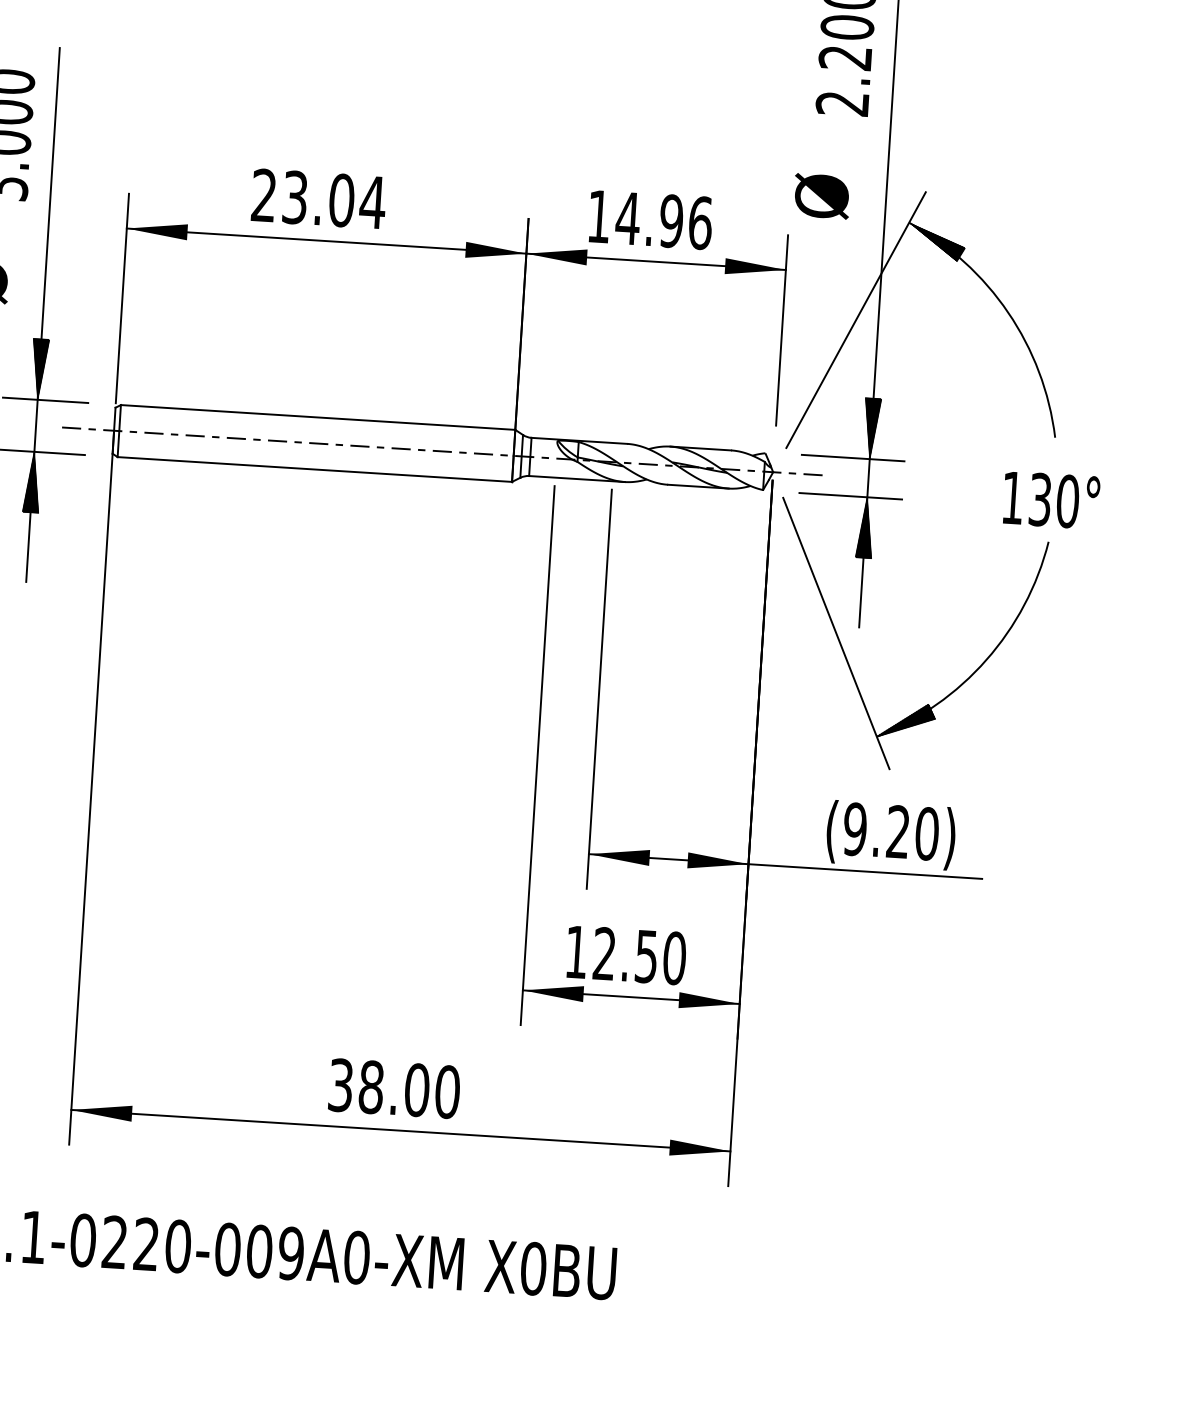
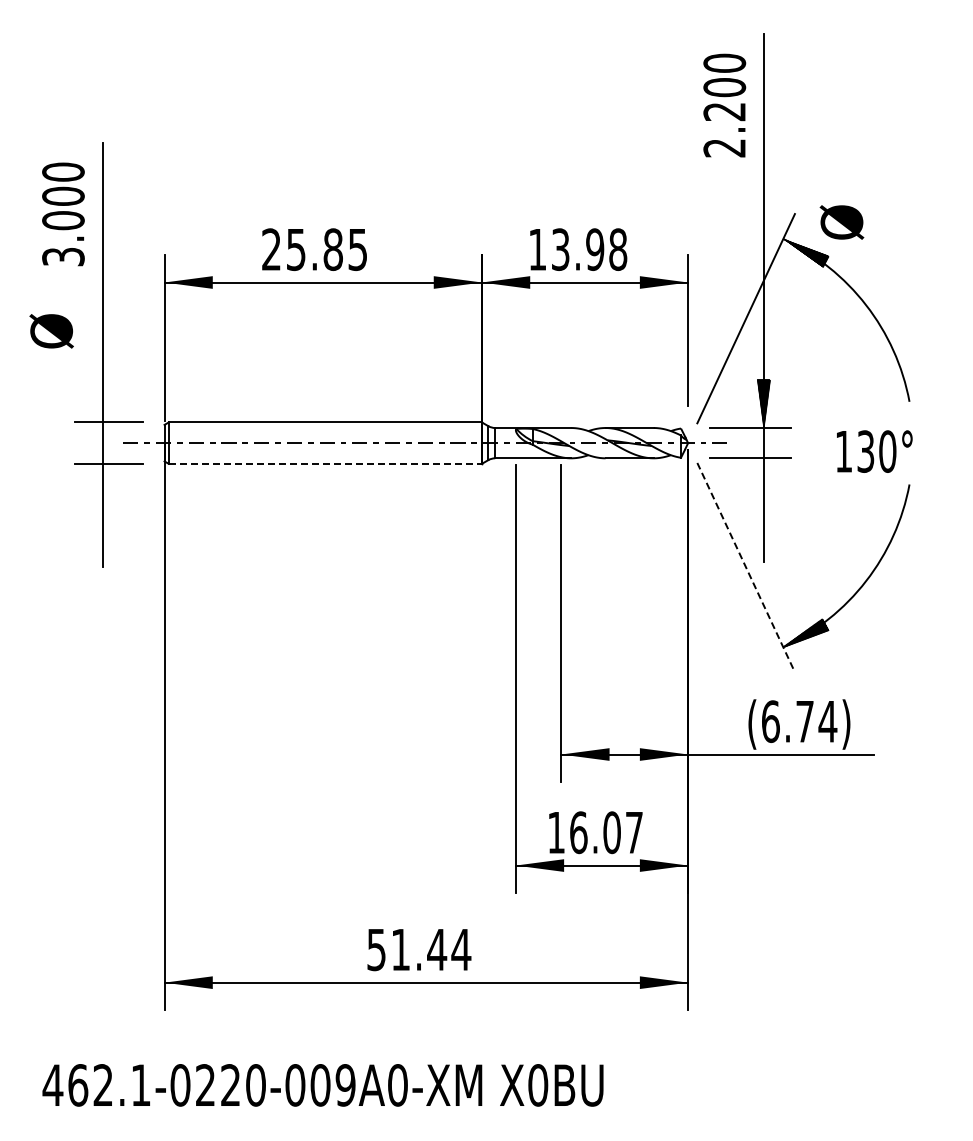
text: (821, 196) -> (841, 222), moved
text: (334, 199) -> (327, 249), 23.04 -> 25.85
text: (664, 220) -> (589, 249), 14.96 -> 13.98
hatch: (39, 369) -> (102, 398), removed
line: (315, 469) -> (325, 463), solid -> dashed
hatch: (32, 481) -> (102, 487), removed
text: (1051, 500) -> (874, 451), moved
hatch: (864, 527) -> (763, 482), removed
line: (836, 634) -> (746, 568), solid -> dashed
text: (891, 831) -> (799, 721), (9.20) -> (6.74)
text: (639, 955) -> (606, 832), 12.50 -> 16.07
text: (394, 1088) -> (419, 949), 38.00 -> 51.44

